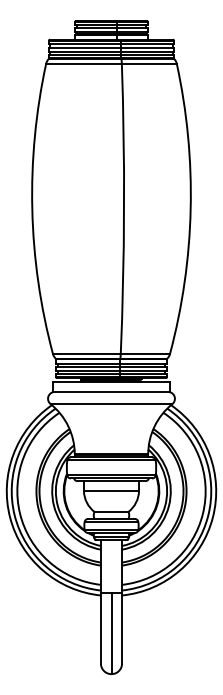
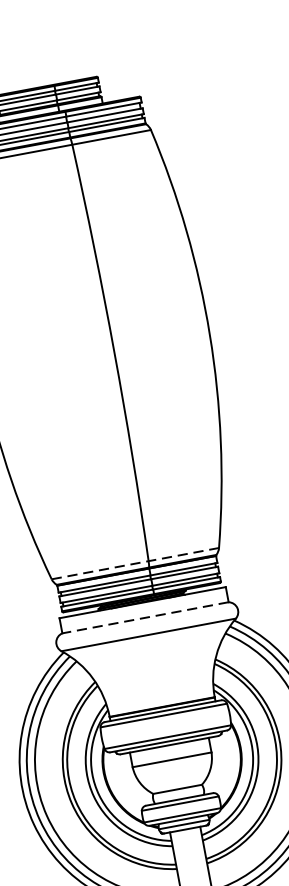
line: (112, 354) -> (136, 563), solid -> dashed
line: (111, 392) -> (145, 618), solid -> dashed

